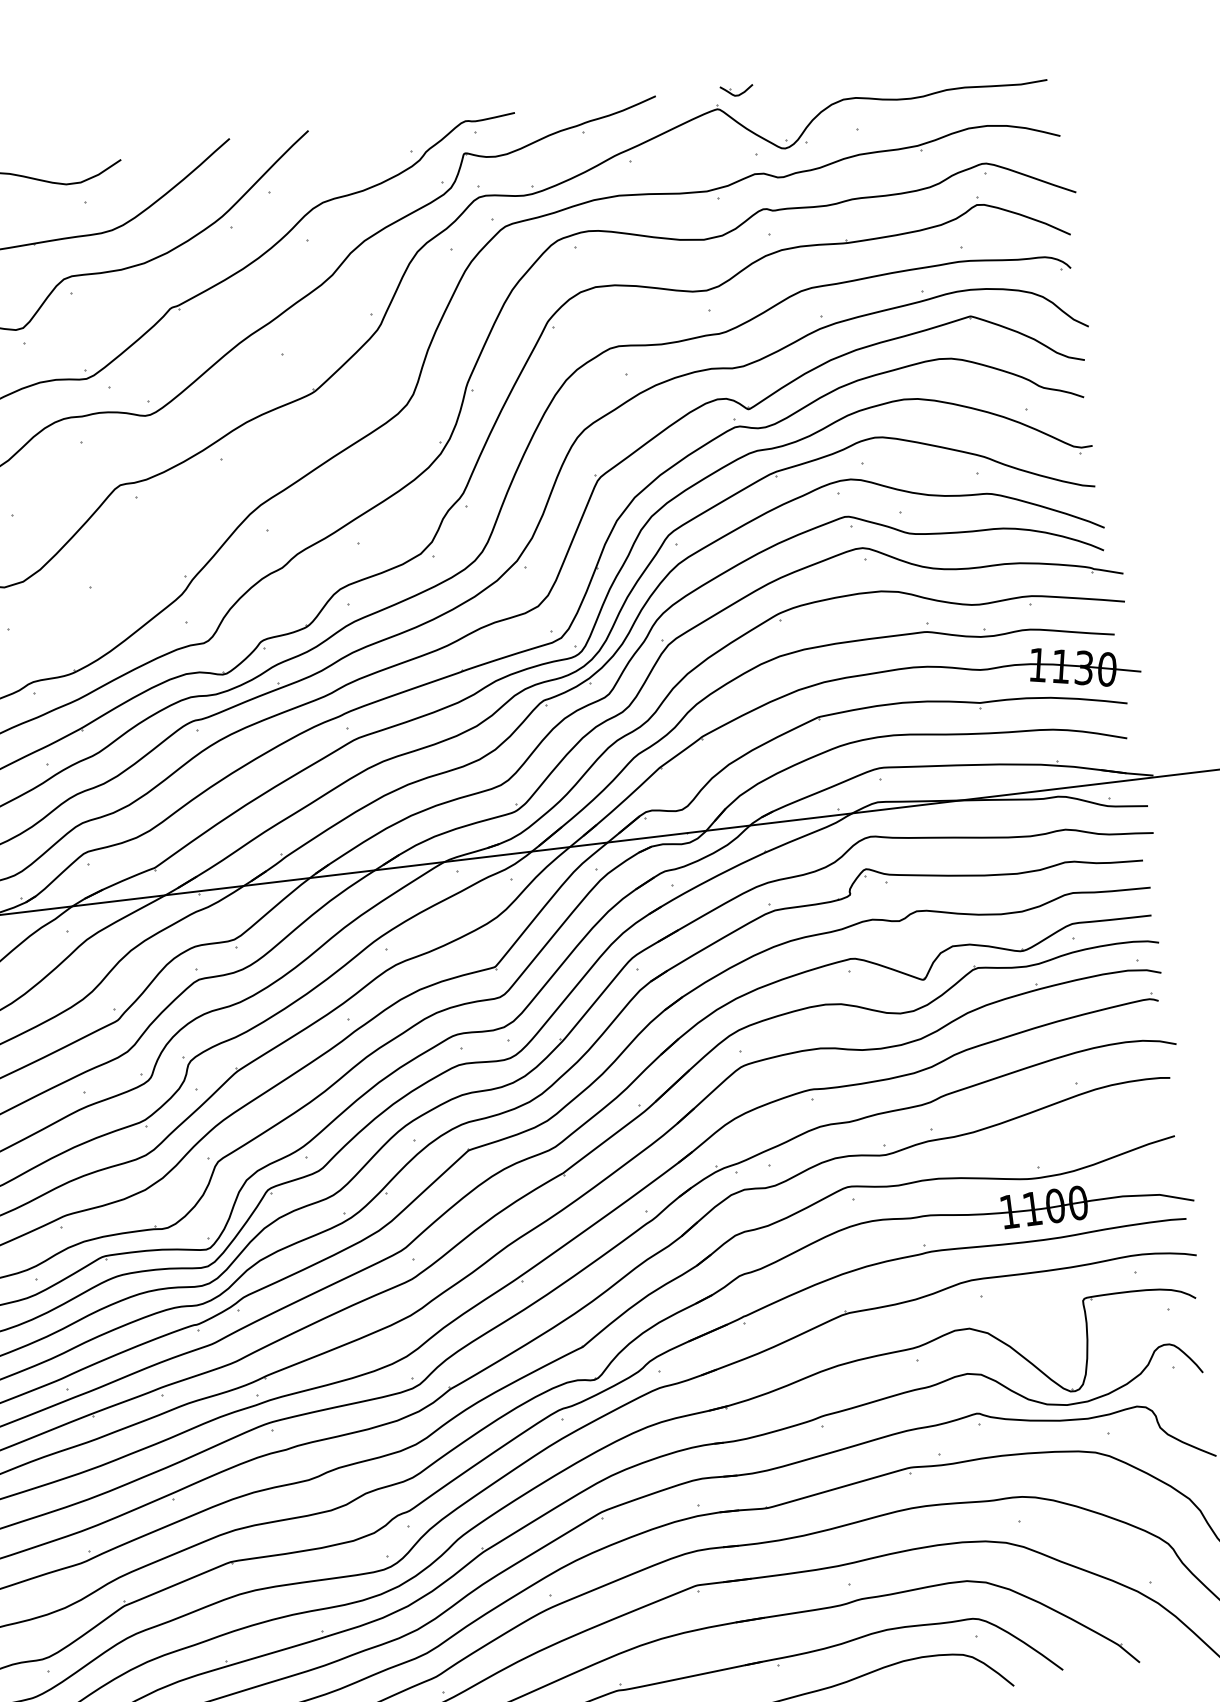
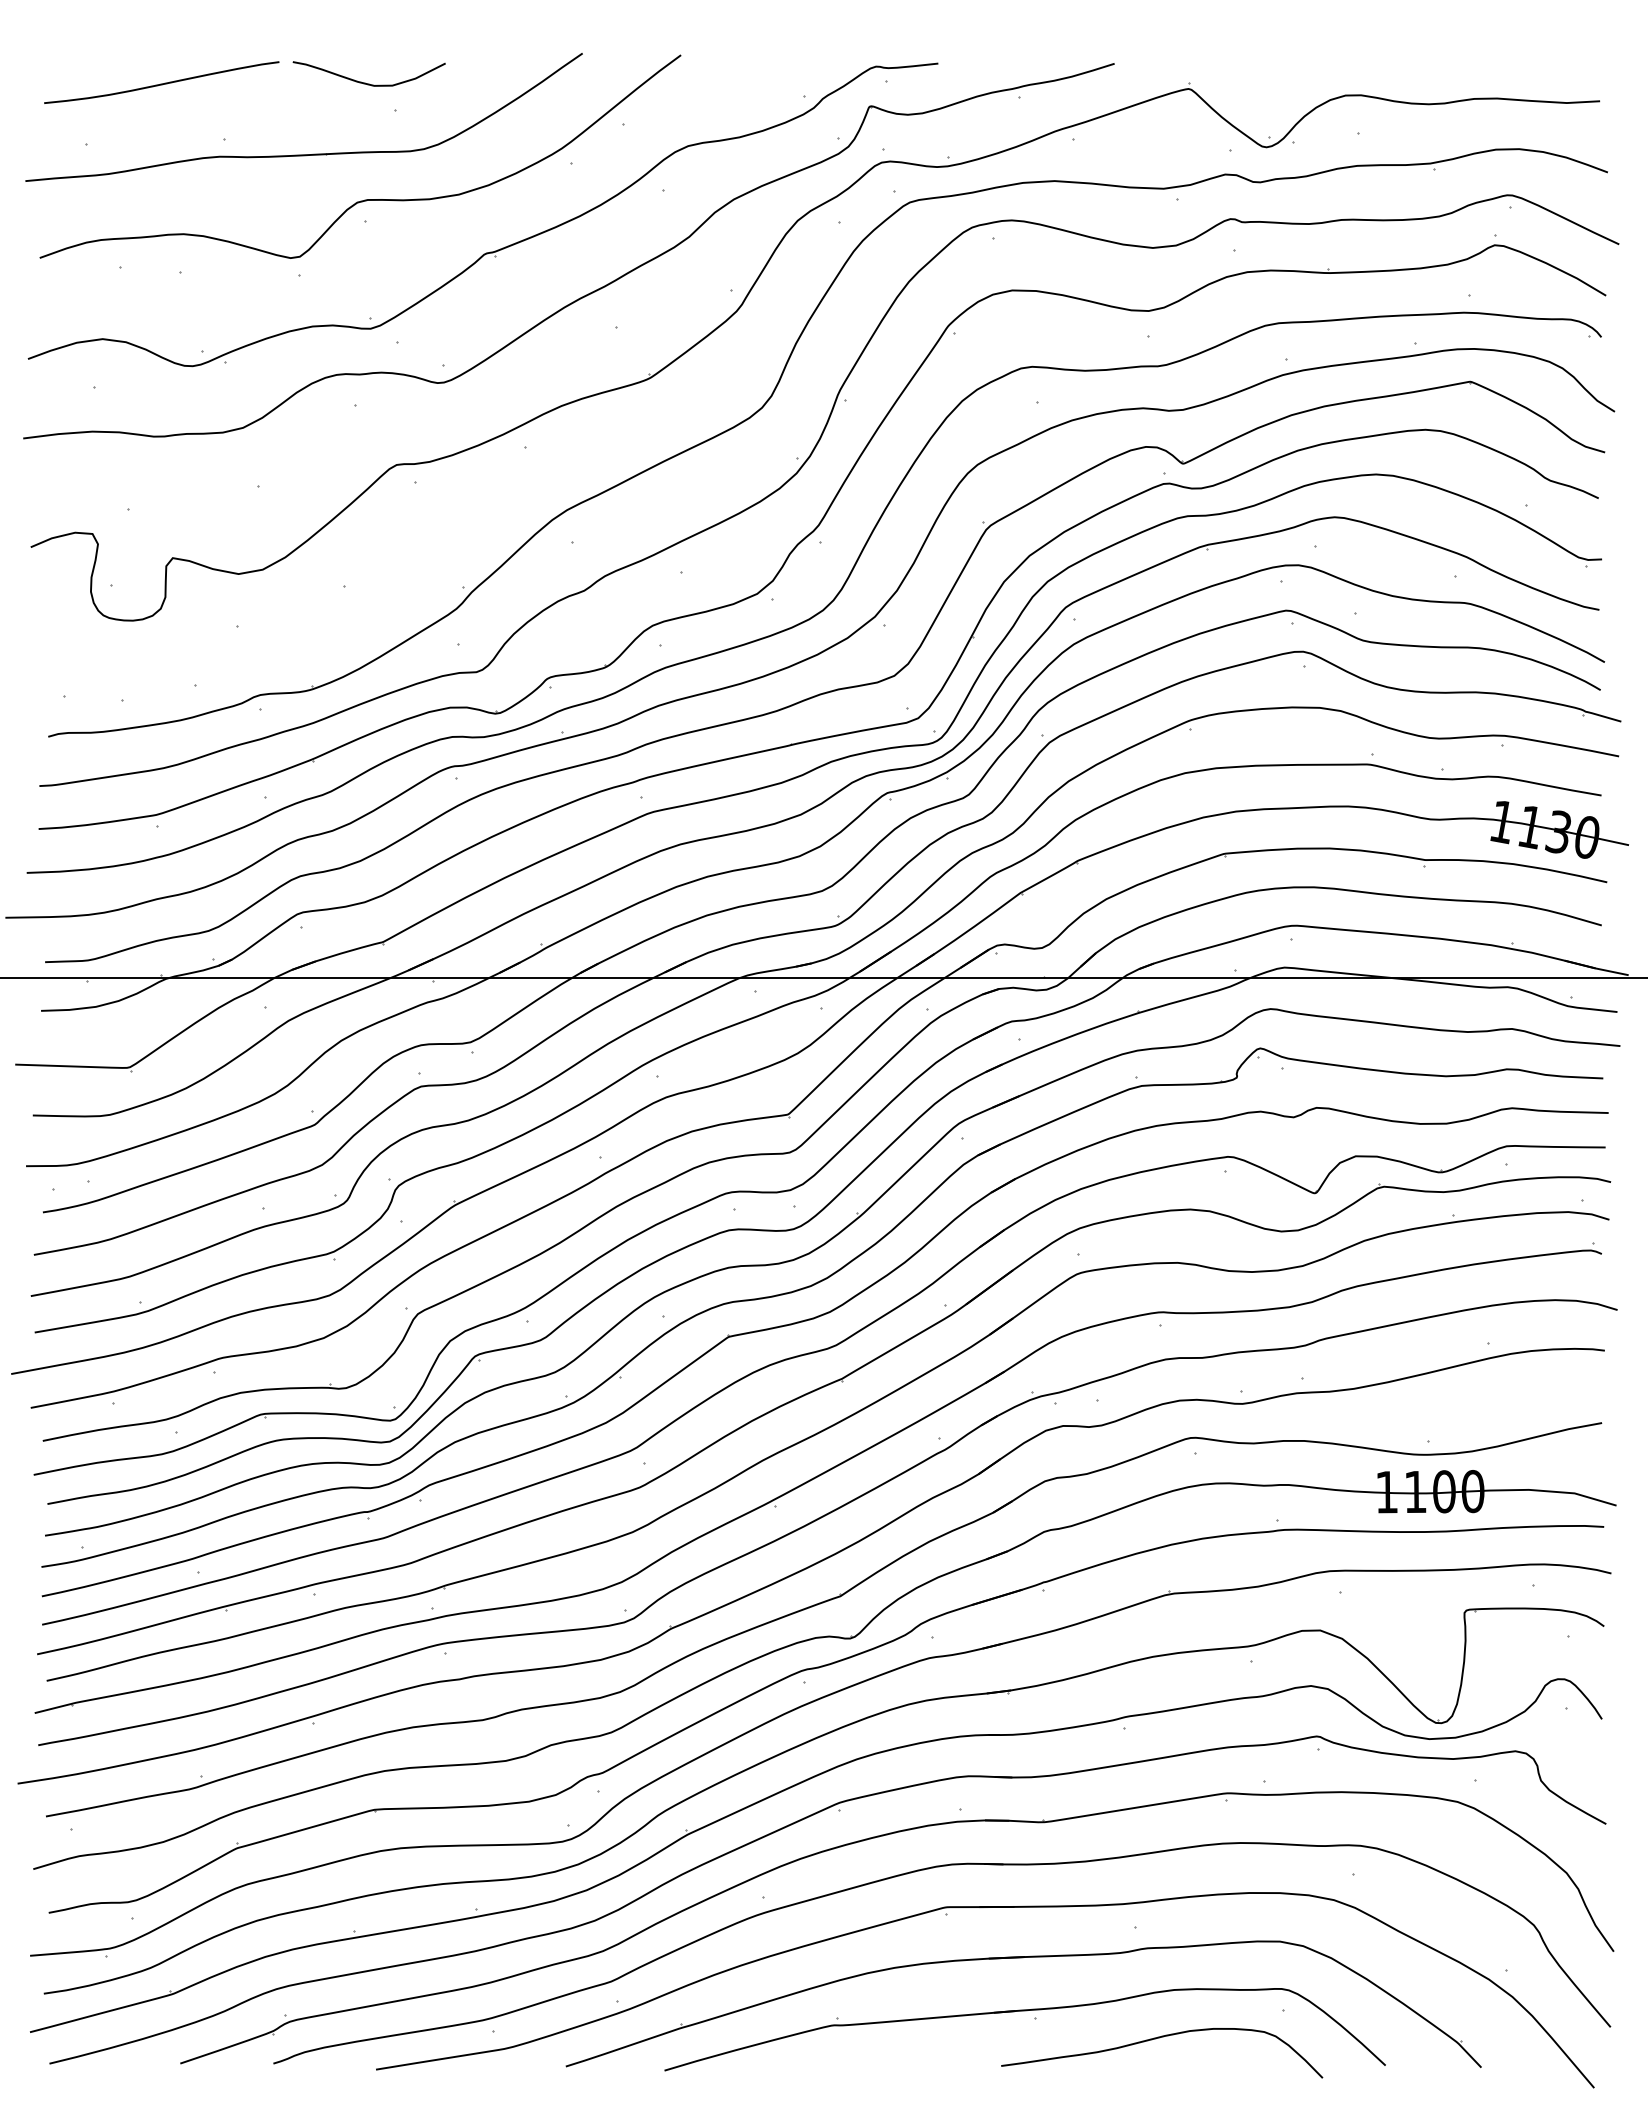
part: (736, 90) -> (1215, 68), removed

